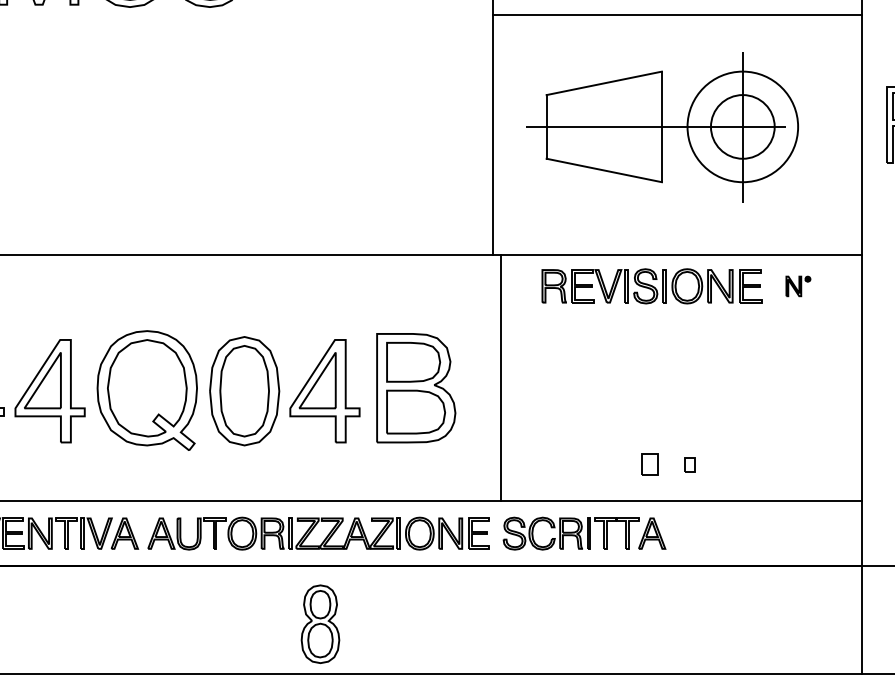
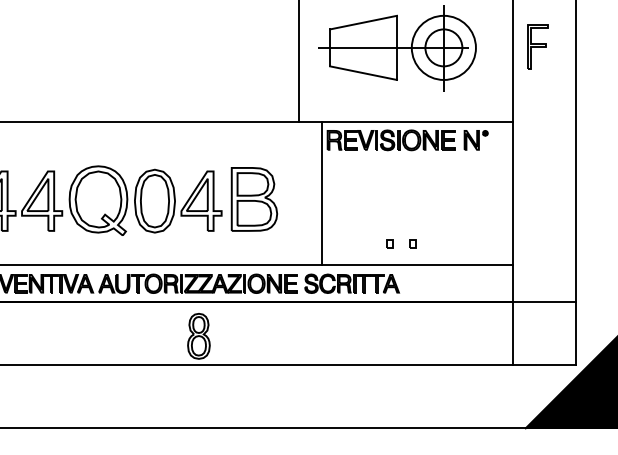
part: (797, 286) -> (475, 140), size x1.67
line: (500, 377) -> (321, 193), moved
part: (649, 464) -> (389, 243), size x0.62

